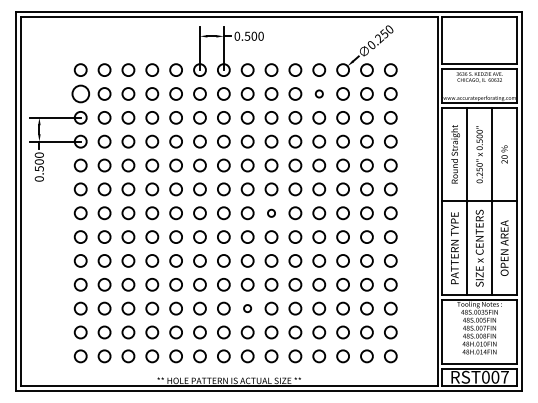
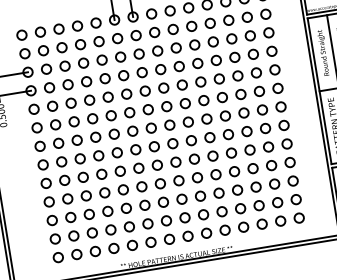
circle: (80, 93) -> (24, 53), size x0.71
circle: (319, 93) -> (210, 23), size x1.67
circle: (271, 213) -> (188, 122), size x1.67
circle: (247, 308) -> (181, 199), size x1.67

